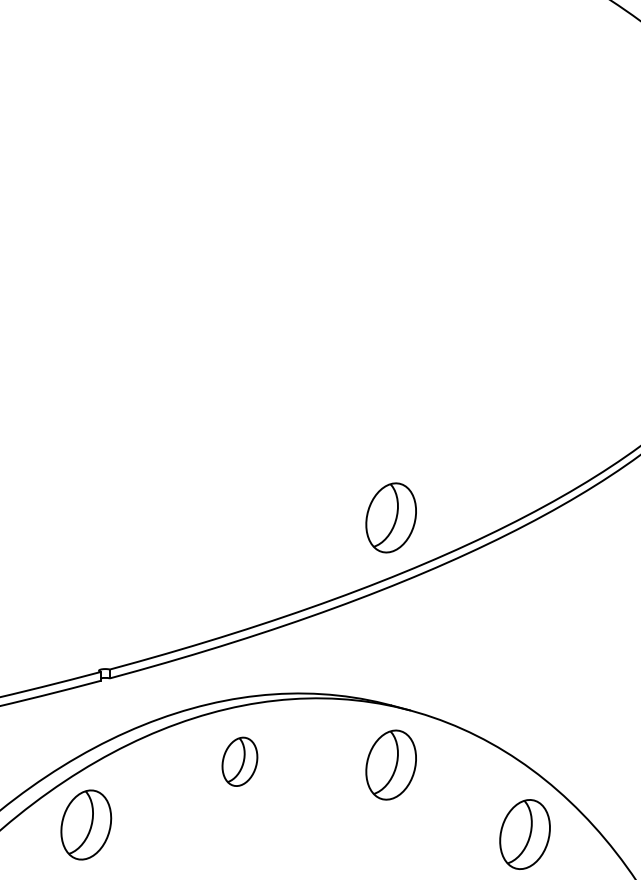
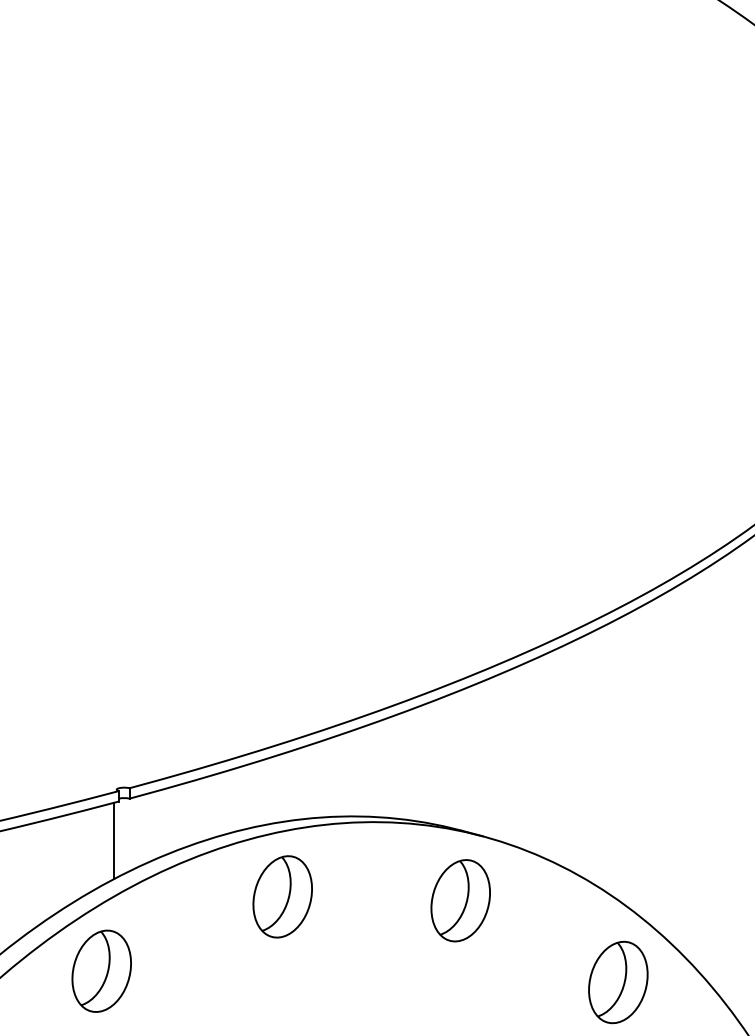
part: (391, 517) -> (460, 609), removed
line: (96, 713) -> (113, 840), added
part: (239, 761) -> (282, 896), size x1.43

